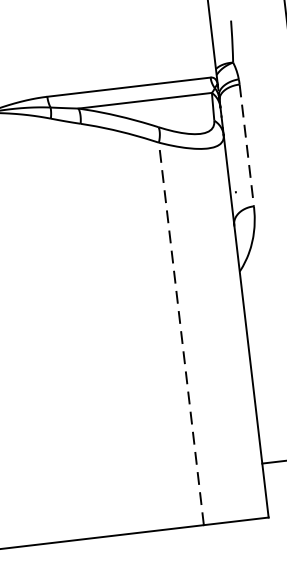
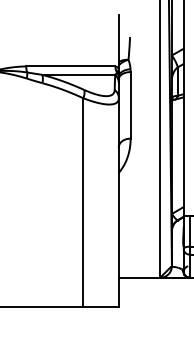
line: (246, 145) -> (130, 105), dashed -> solid
line: (181, 333) -> (83, 202), dashed -> solid

